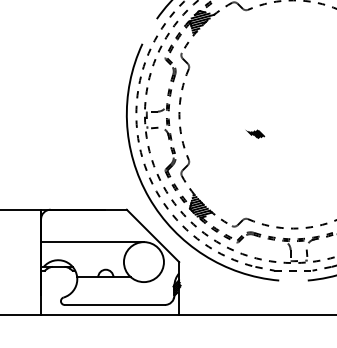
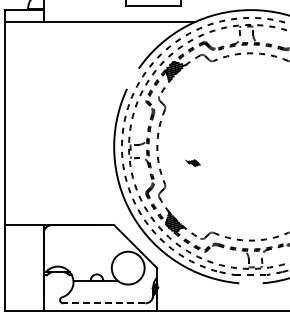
part: (255, 134) -> (192, 163), moved
line: (91, 241) -> (85, 251), removed
line: (113, 305) -> (103, 303), solid -> dashed

